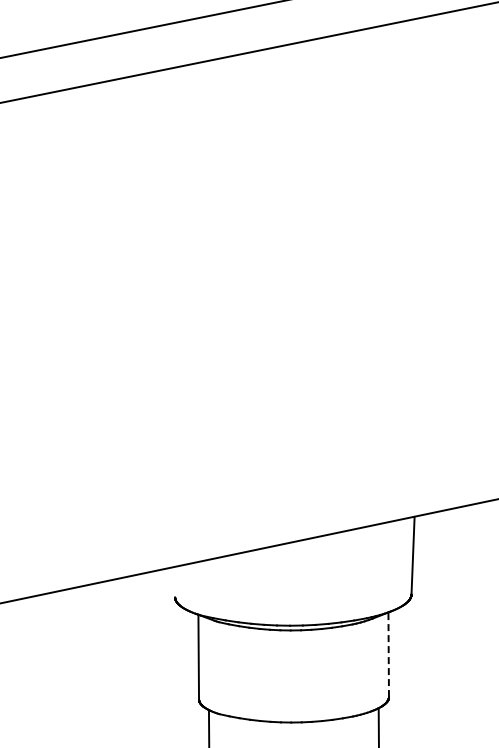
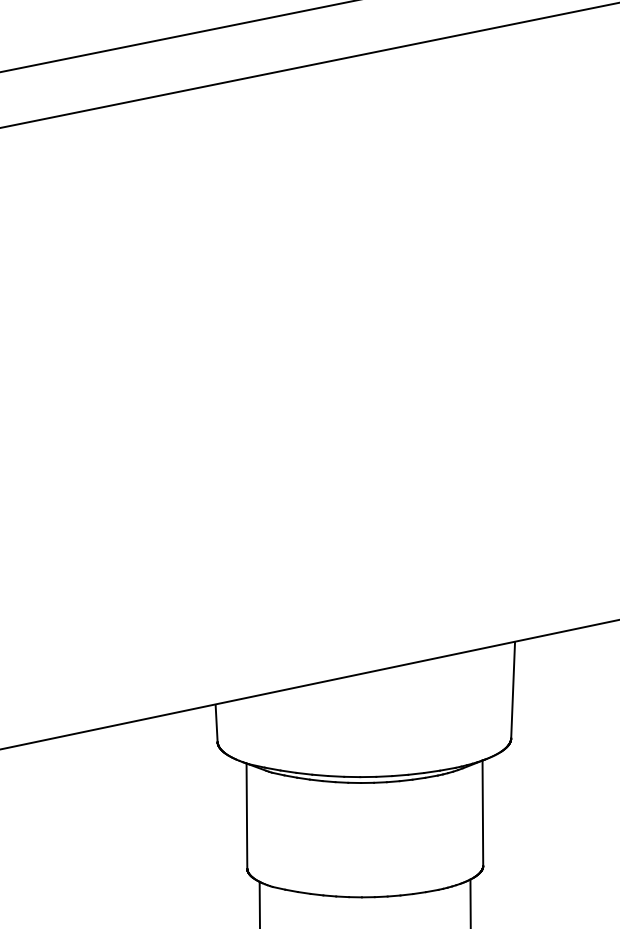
line: (174, 582) -> (216, 723), added
line: (388, 654) -> (482, 812), dashed -> solid

